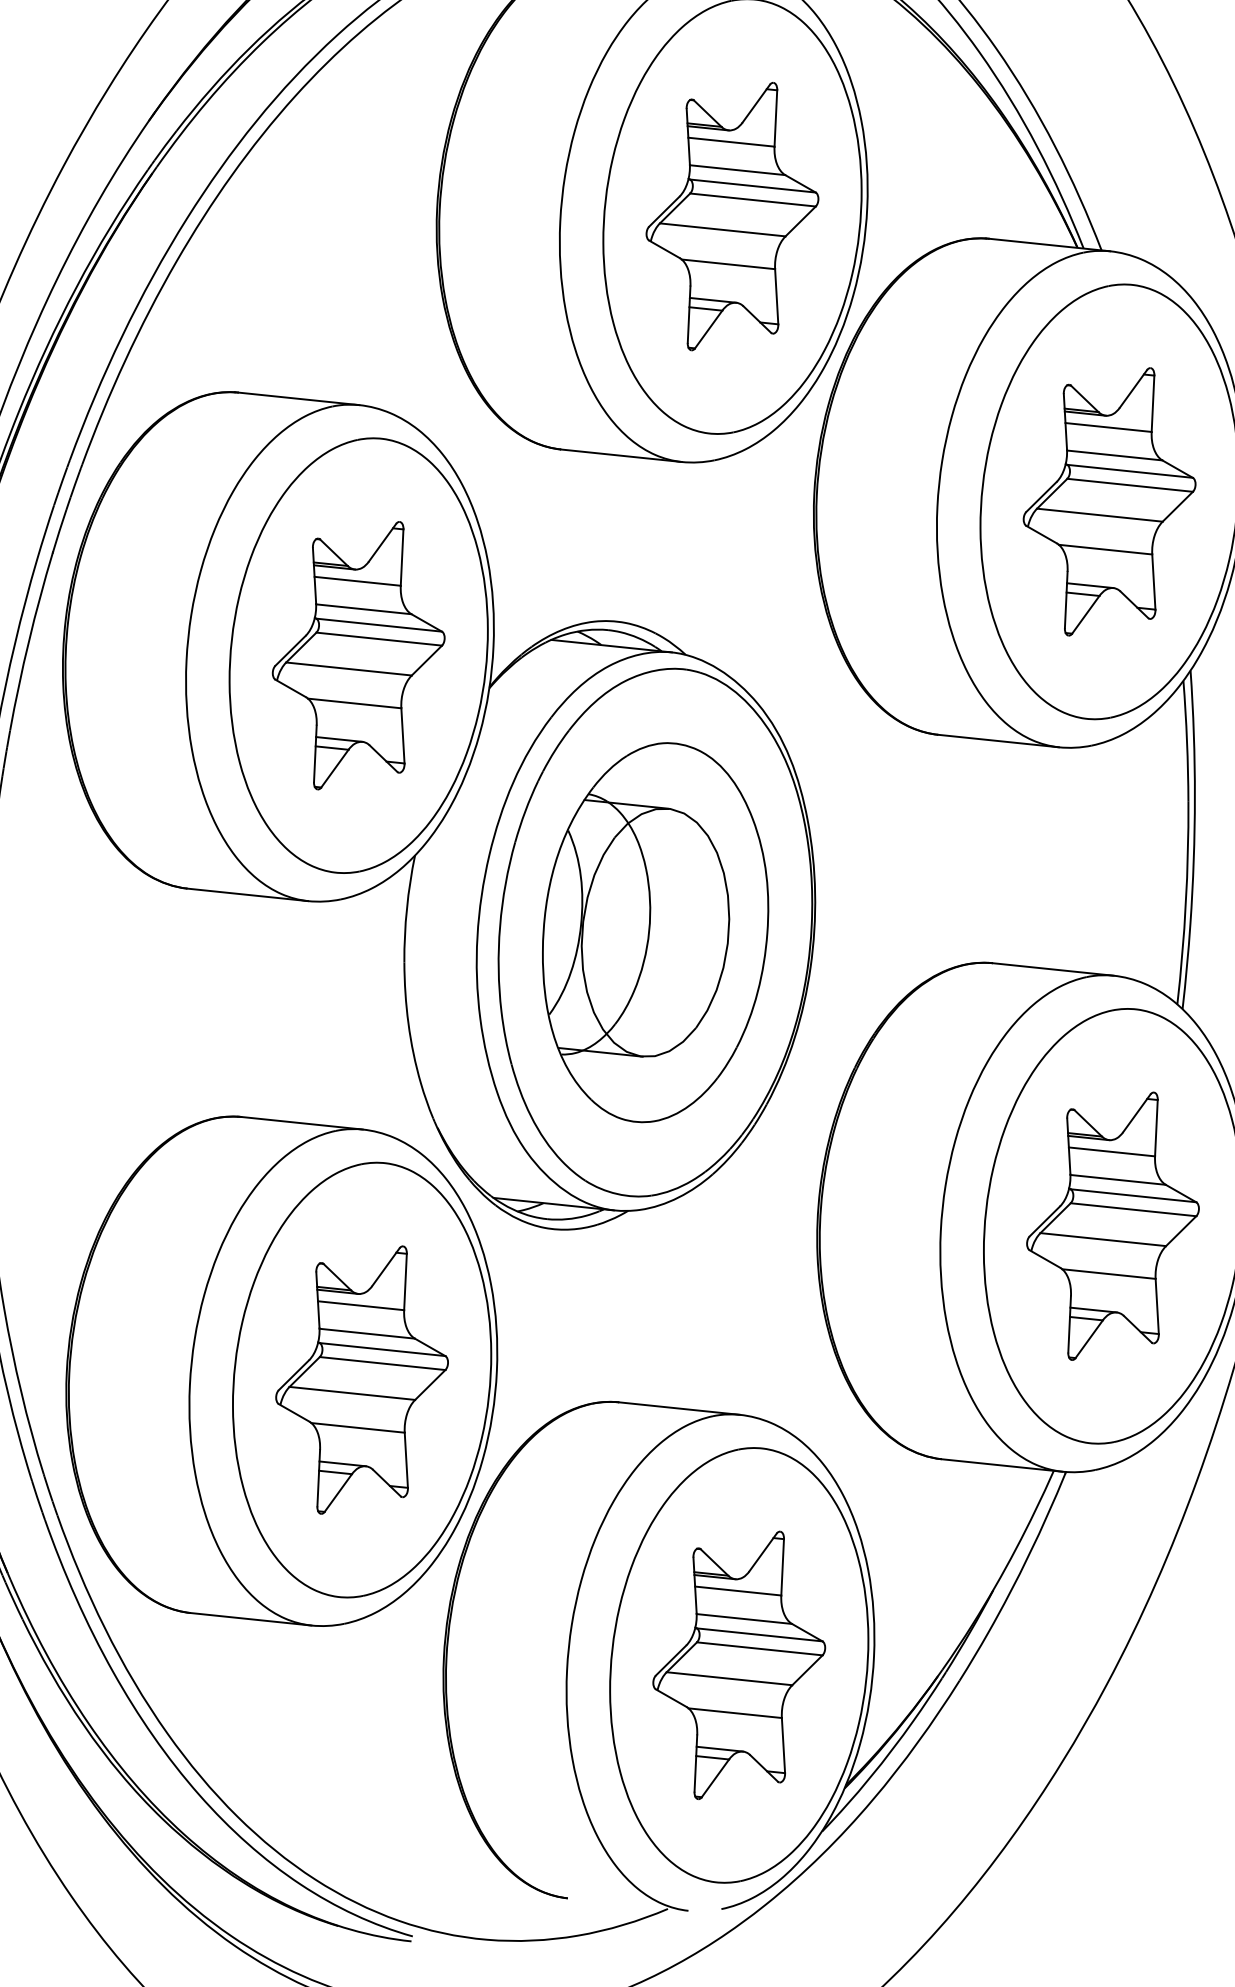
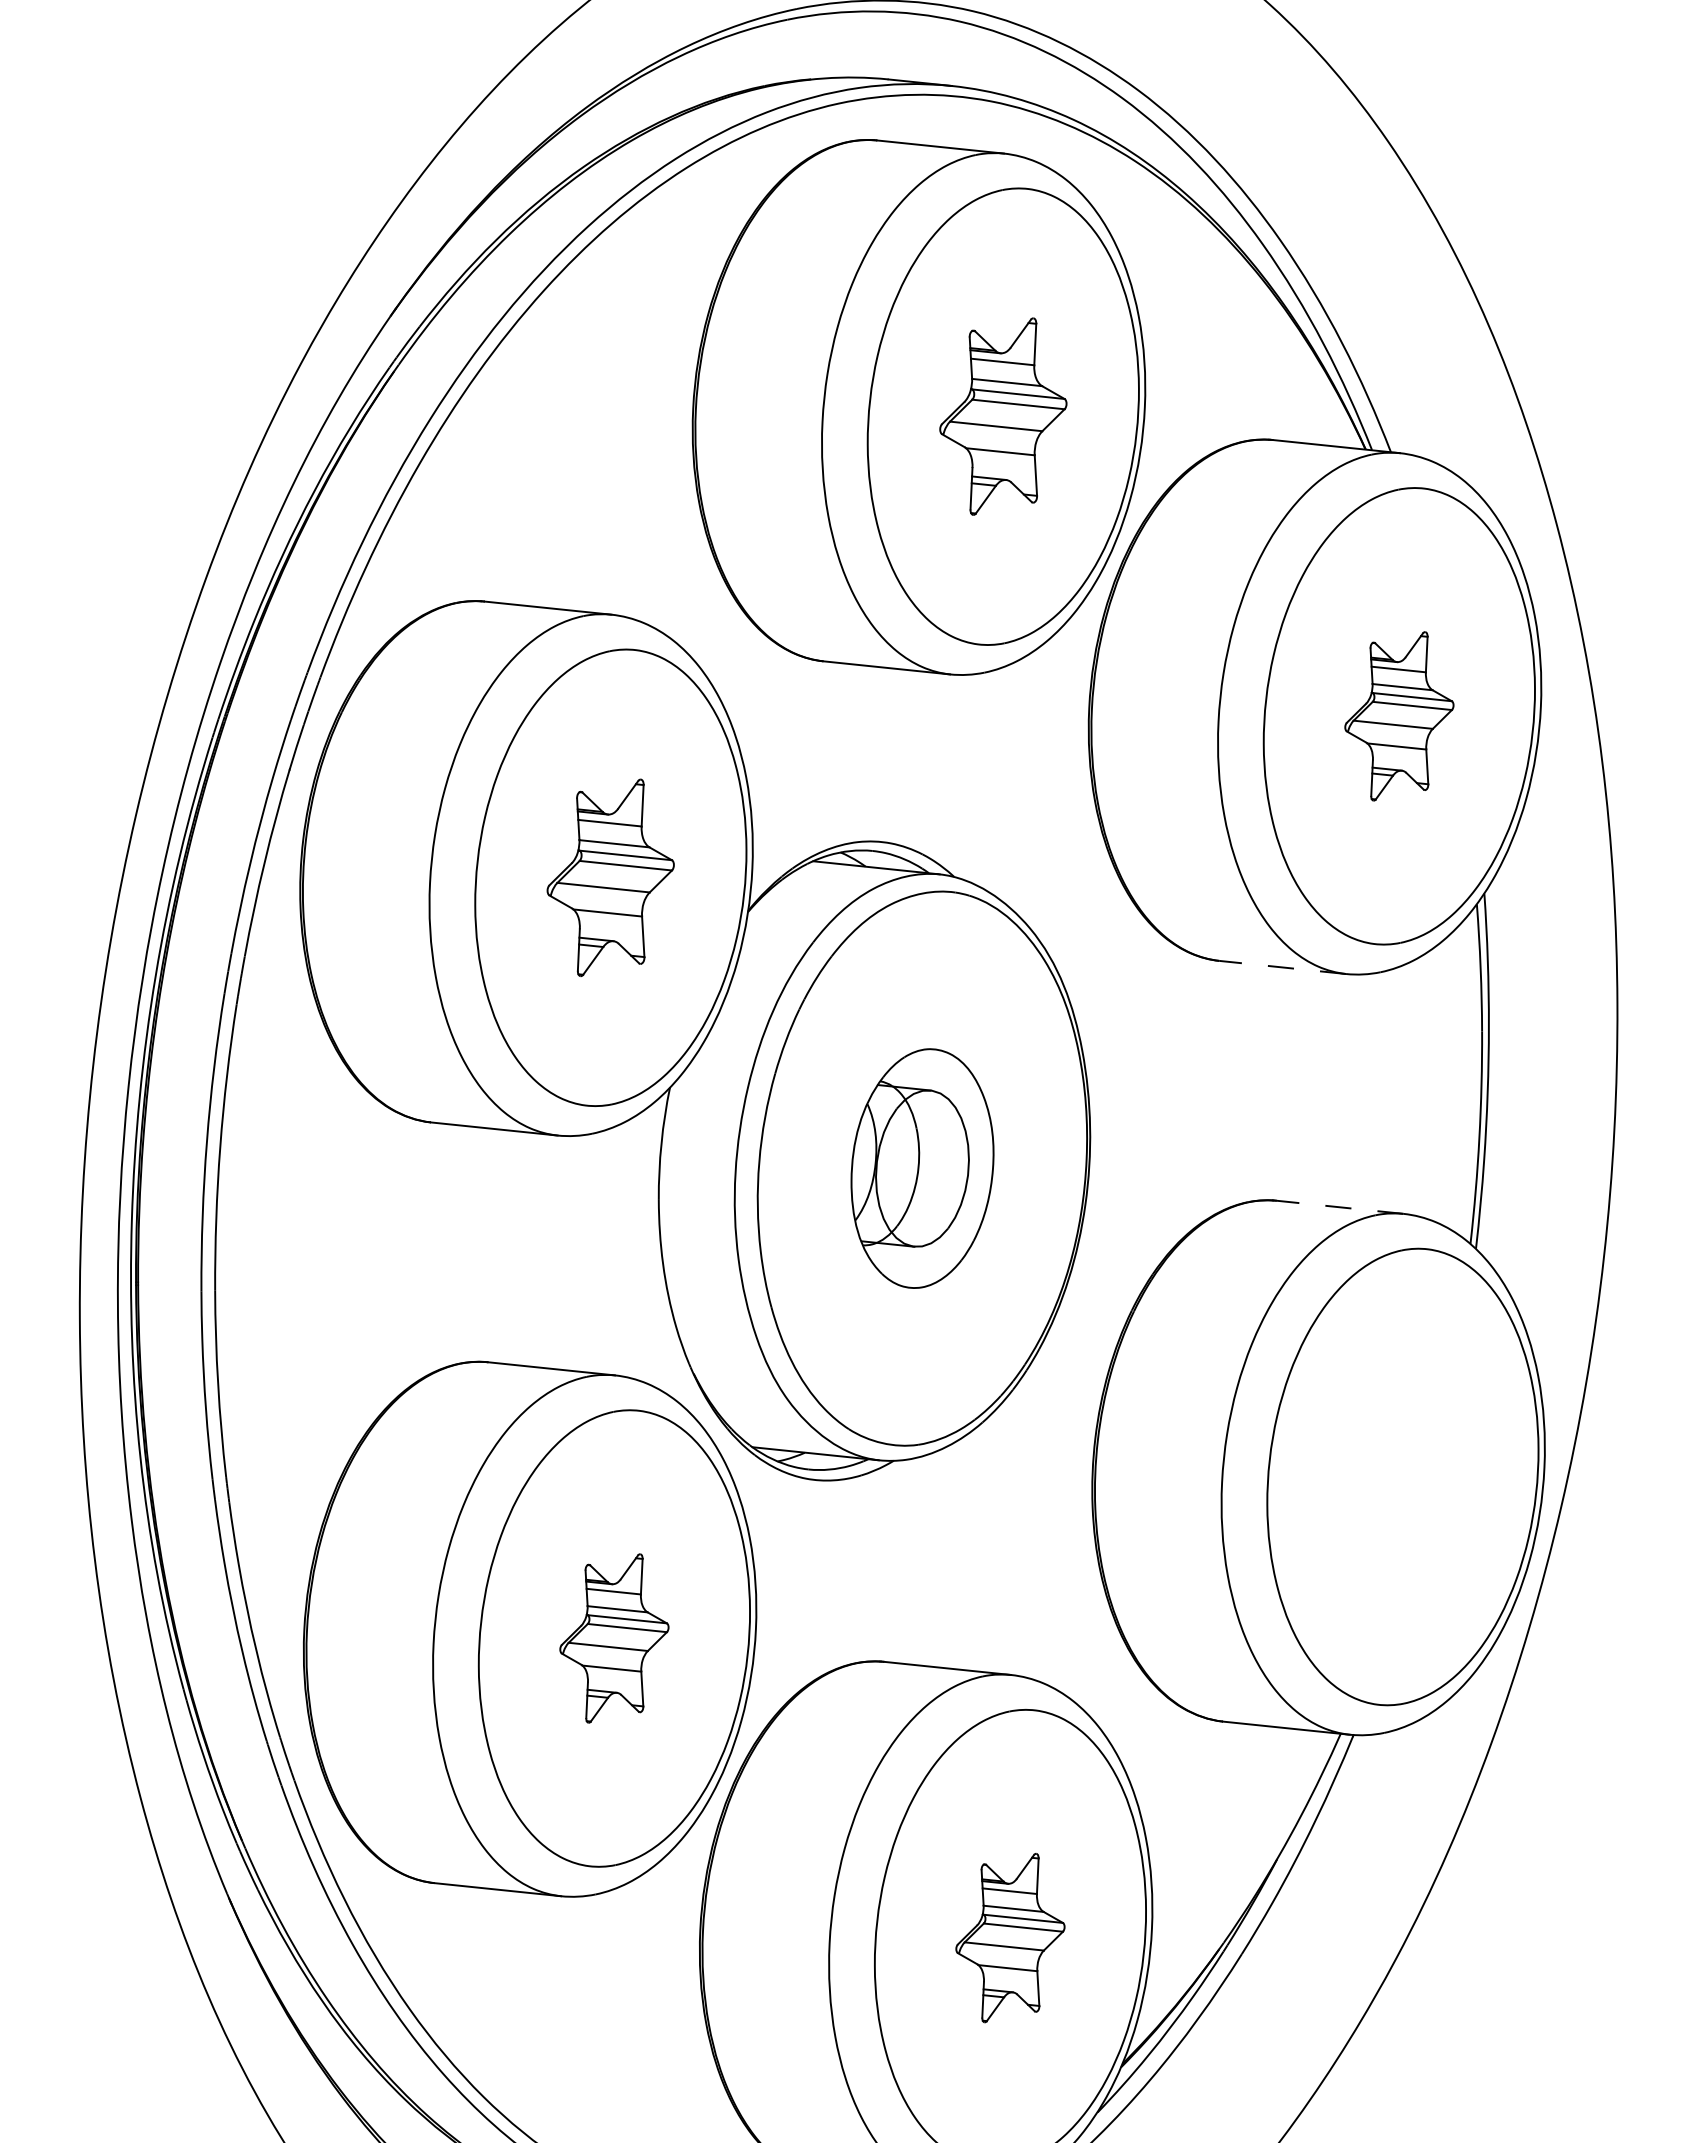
part: (732, 216) -> (1003, 416), size x0.7
part: (1109, 502) -> (1399, 716), size x0.6
part: (358, 655) -> (610, 877), size x0.7
line: (998, 741) -> (1282, 967), solid -> dashed
part: (655, 932) -> (922, 1168), size x0.6
line: (1053, 969) -> (1340, 1207), solid -> dashed
part: (1112, 1225) -> (1402, 1476), removed
part: (362, 1380) -> (614, 1638), size x0.6
part: (739, 1664) -> (1010, 1937), size x0.6

